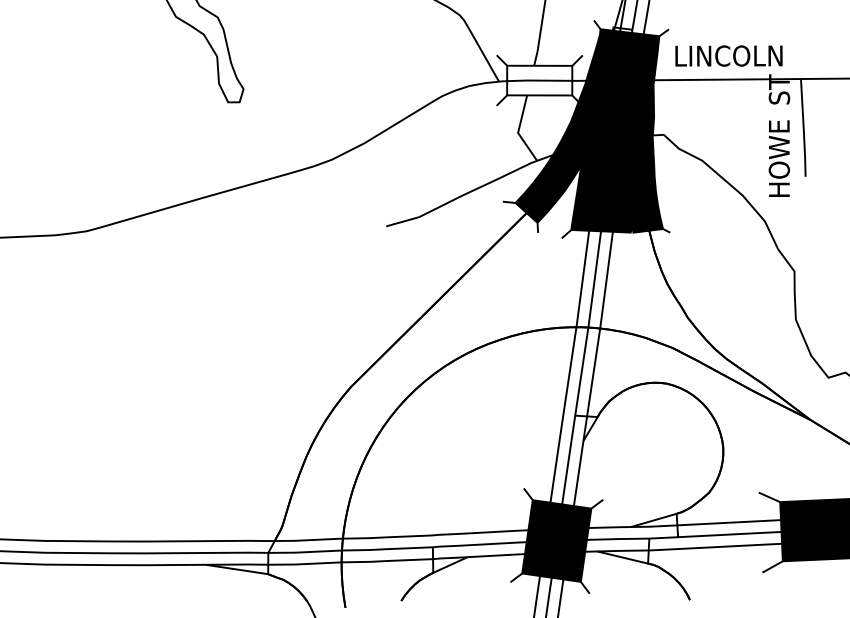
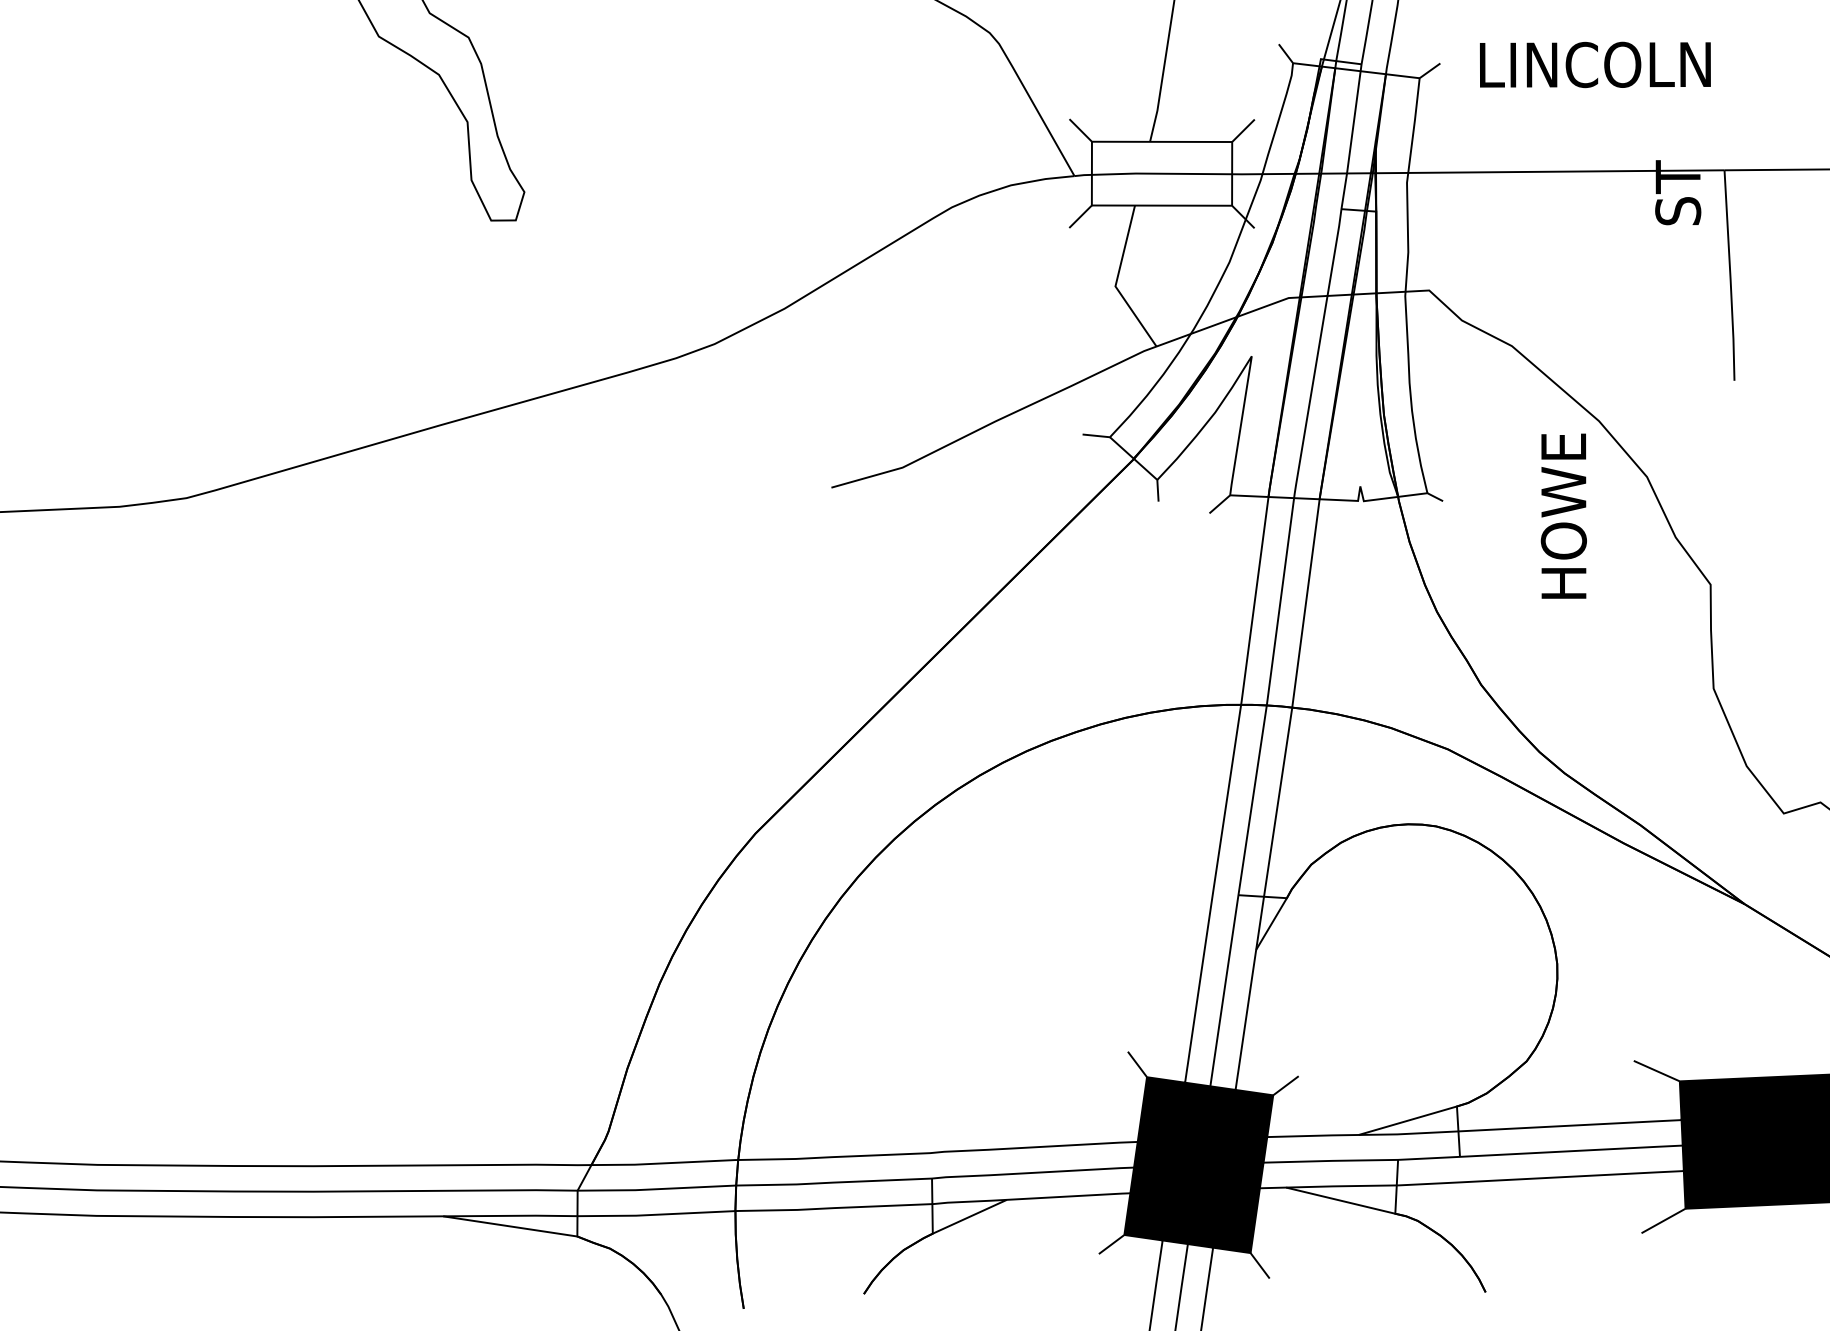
text: (728, 55) -> (1594, 63), moved
fill: (588, 130) -> (1267, 281), removed
text: (778, 158) -> (1562, 515), moved

